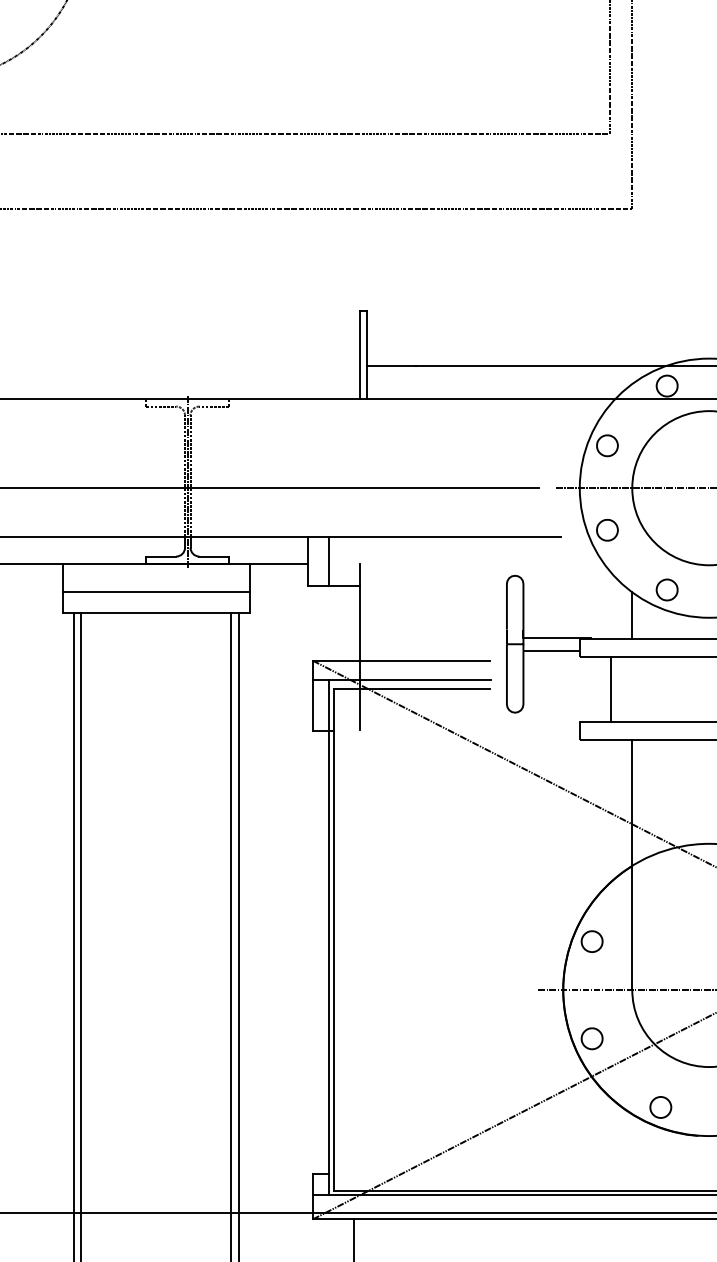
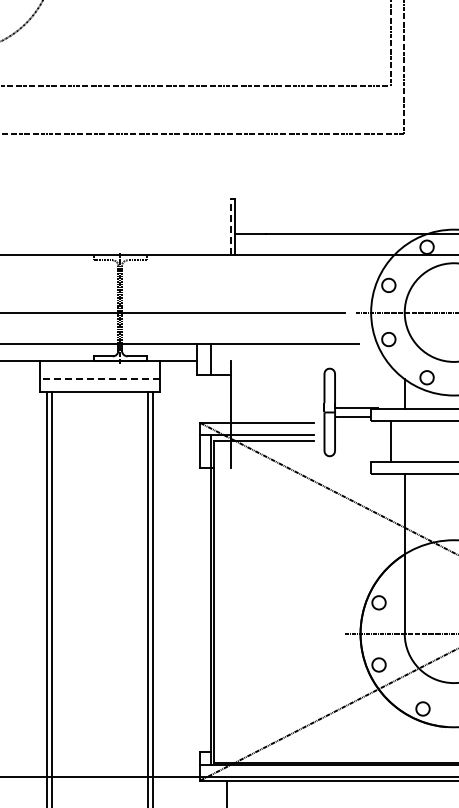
line: (360, 353) -> (230, 226), solid -> dashed
line: (156, 591) -> (100, 378), solid -> dashed

